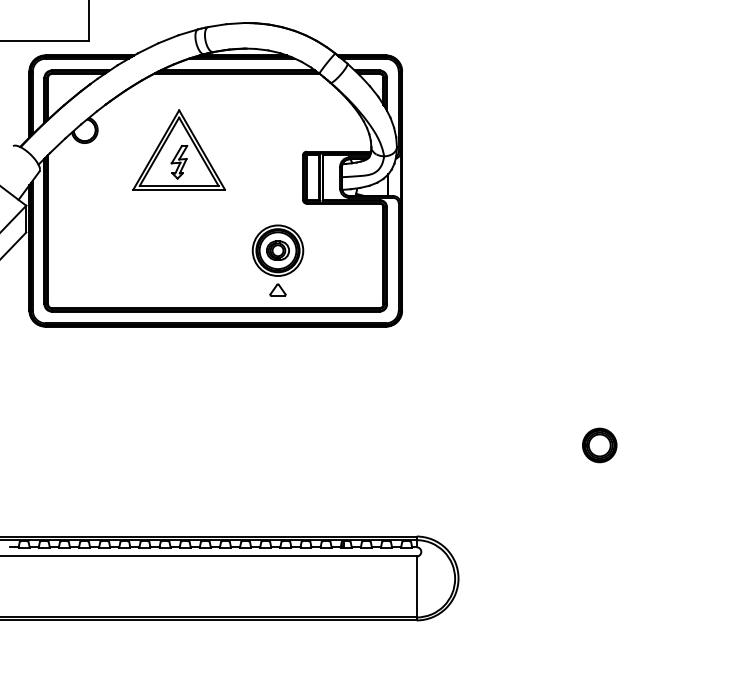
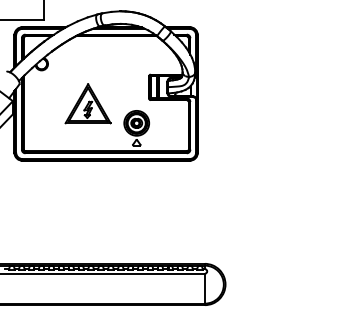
part: (177, 149) -> (87, 103), moved
part: (598, 446) -> (294, 219), removed

